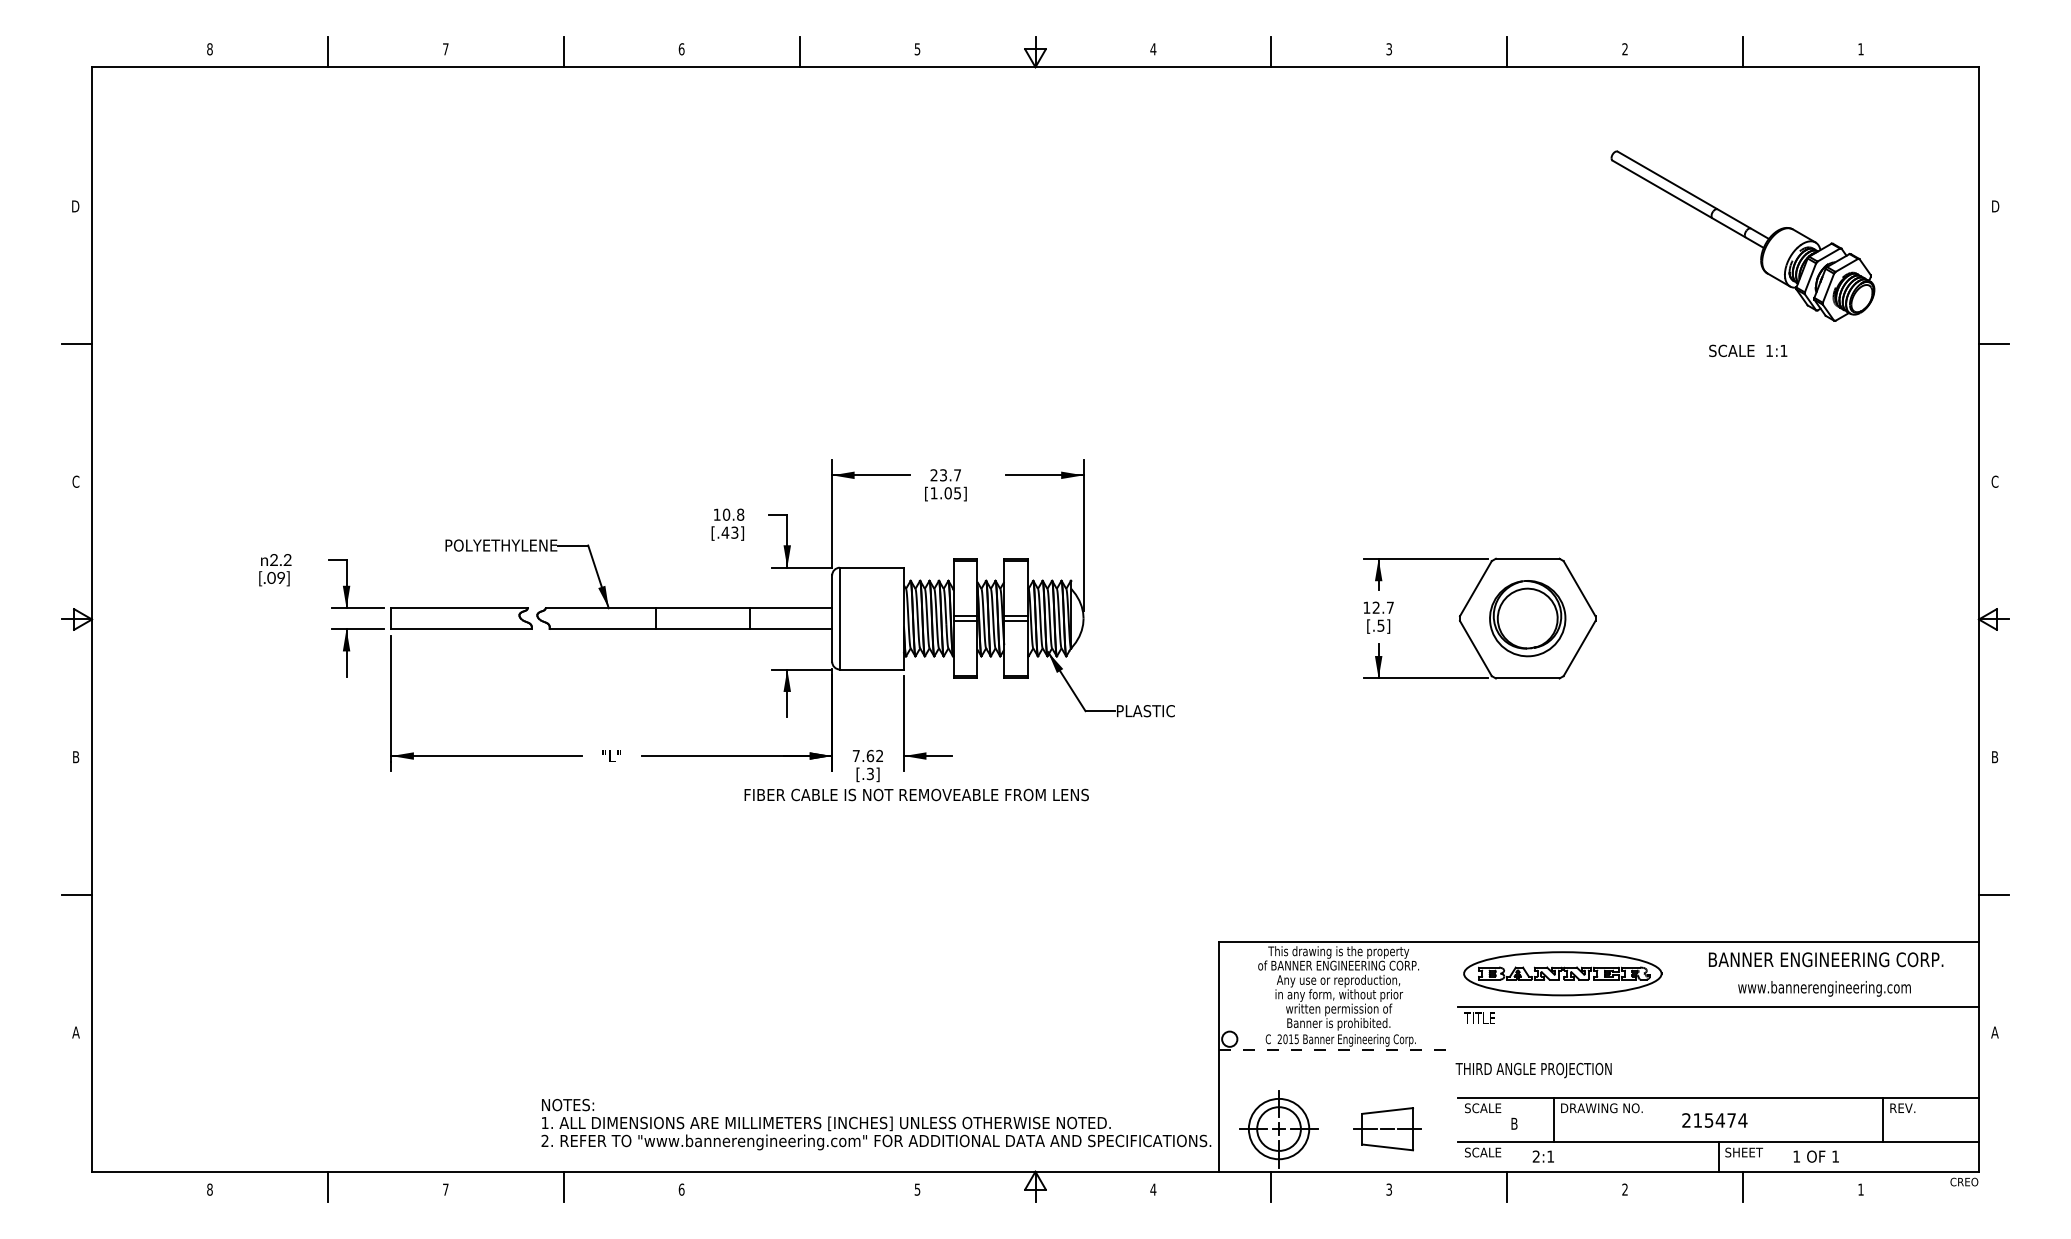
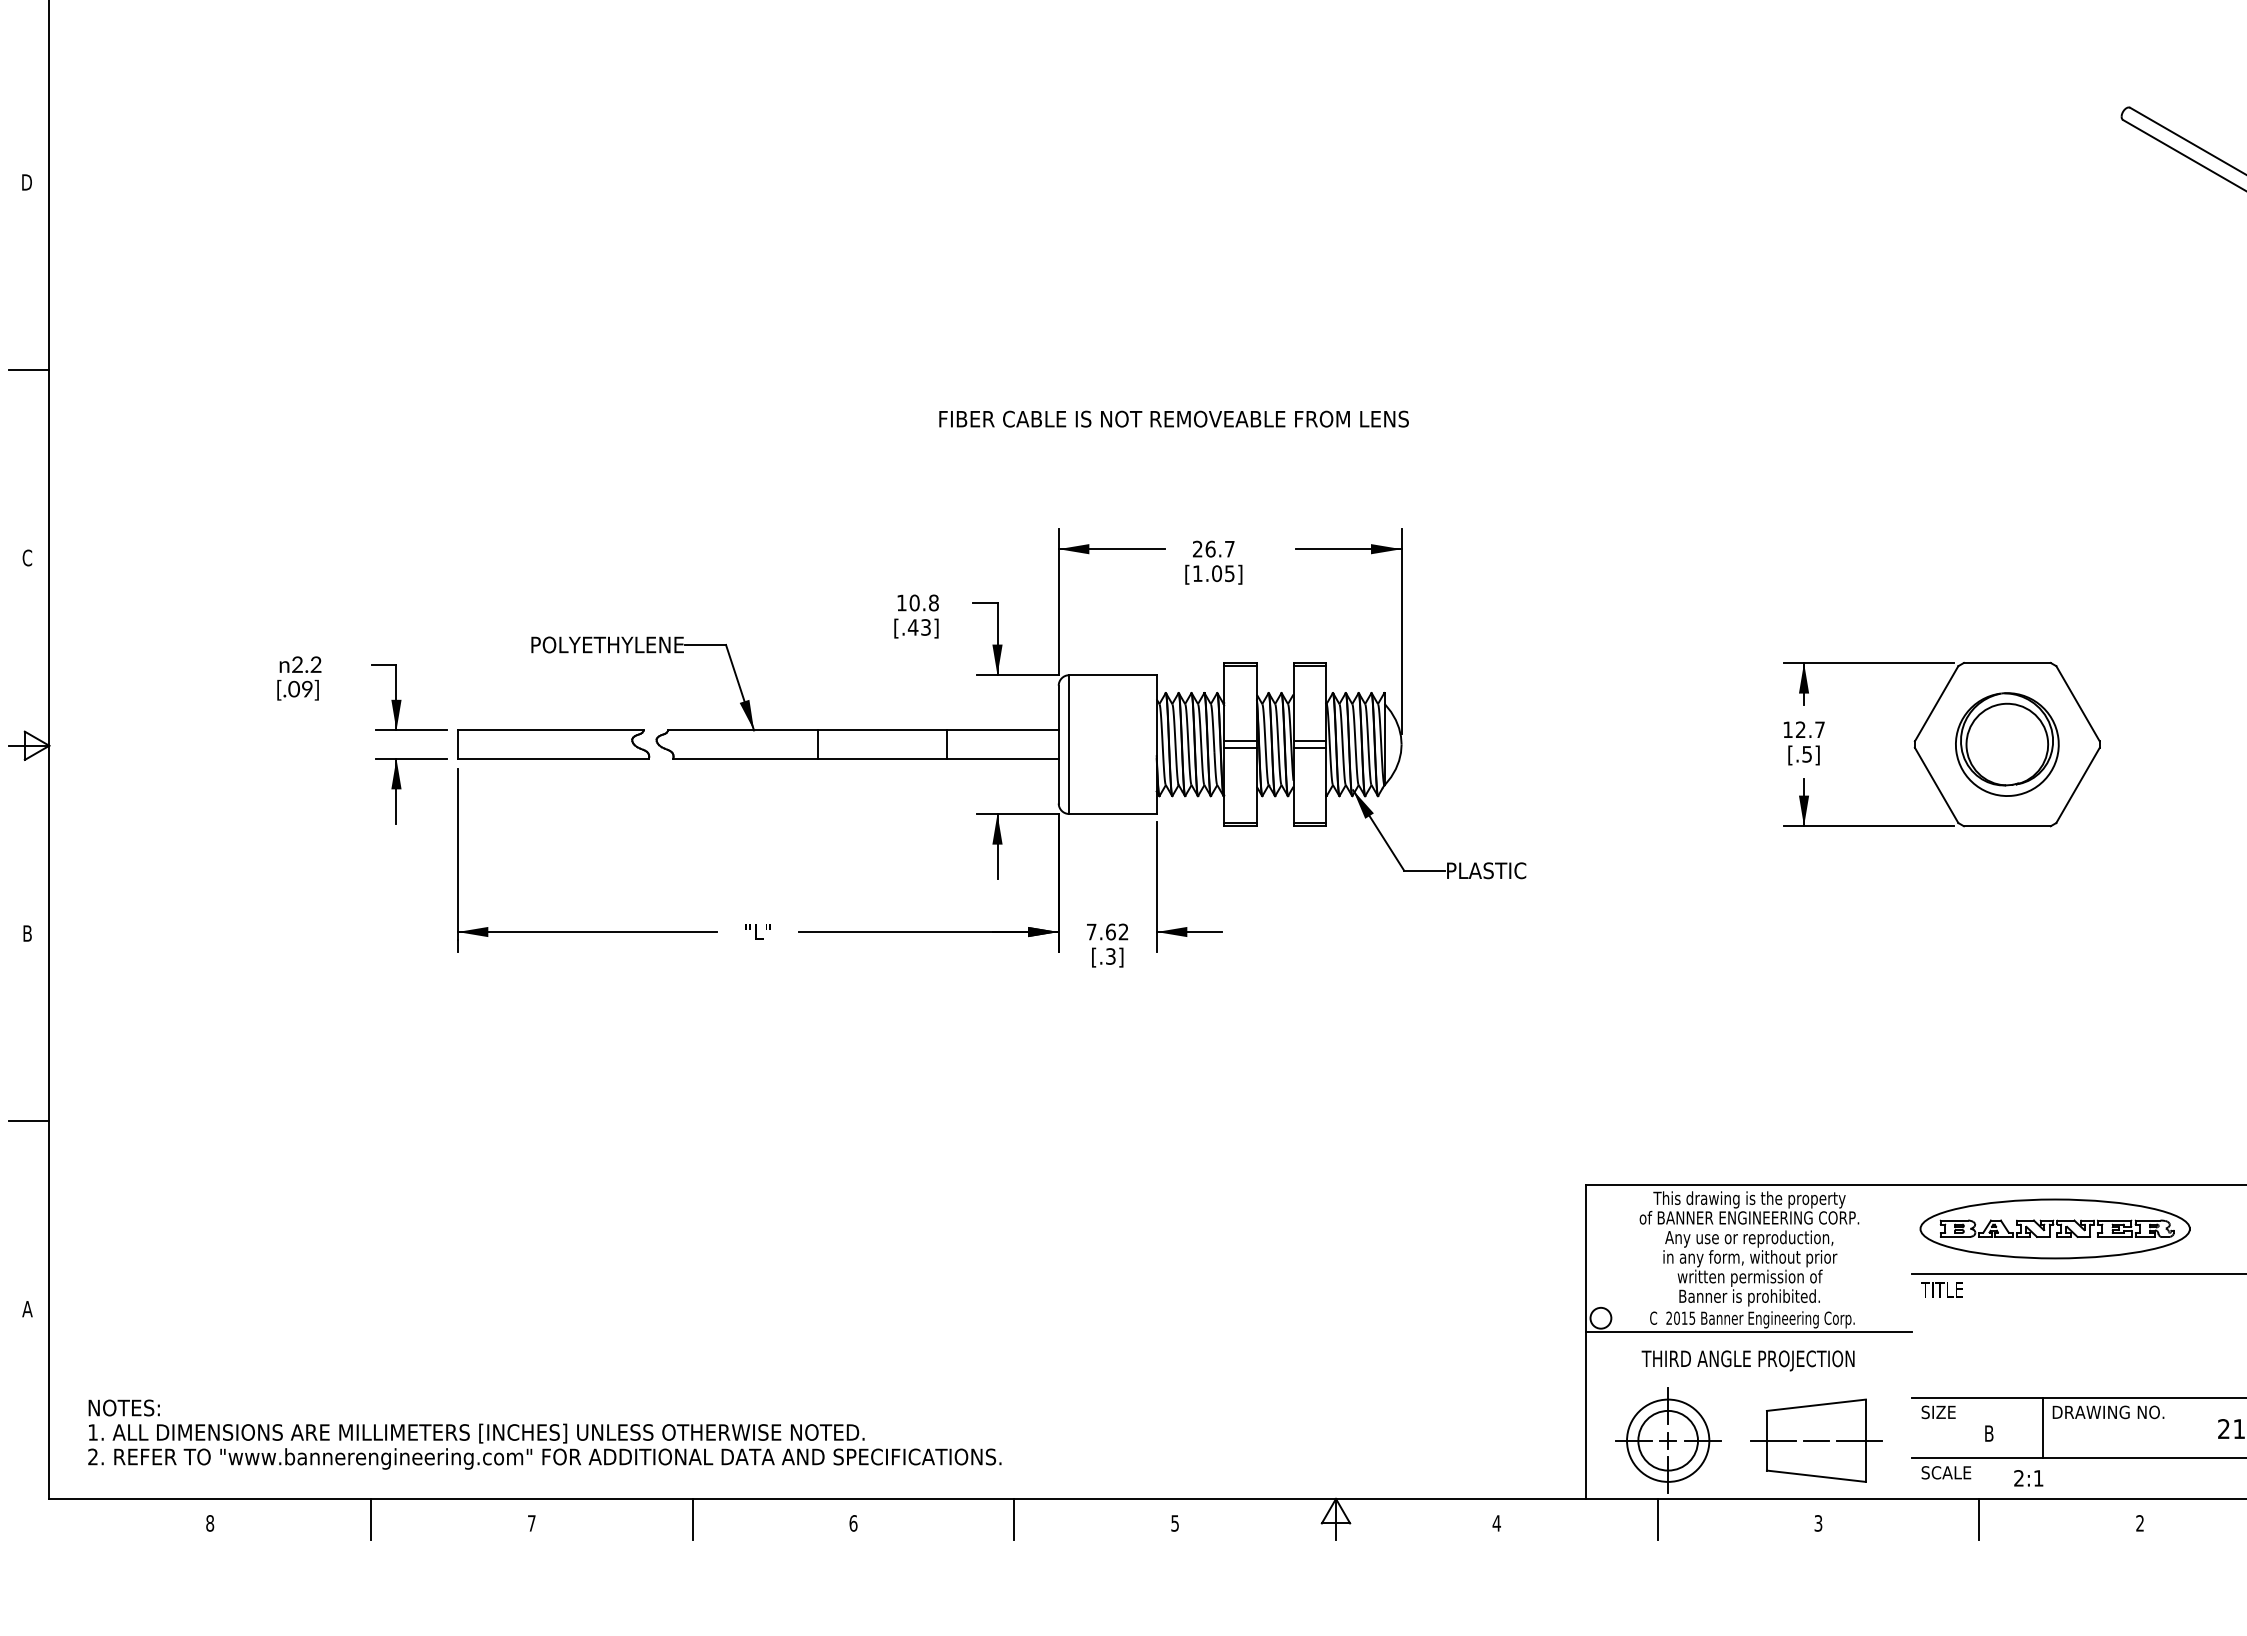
text: (943, 475) -> (1210, 549), 23.7 -> 26.7
text: (916, 794) -> (1173, 418), moved
line: (1338, 1049) -> (1749, 1332), dashed -> solid
text: (1533, 1070) -> (1747, 1360), moved
text: (1486, 1108) -> (1951, 1412), SCALE -> SIZE
text: (876, 1124) -> (545, 1434), moved
part: (1387, 1129) -> (1816, 1441), size x1.43
line: (799, 1186) -> (1014, 1519), added

